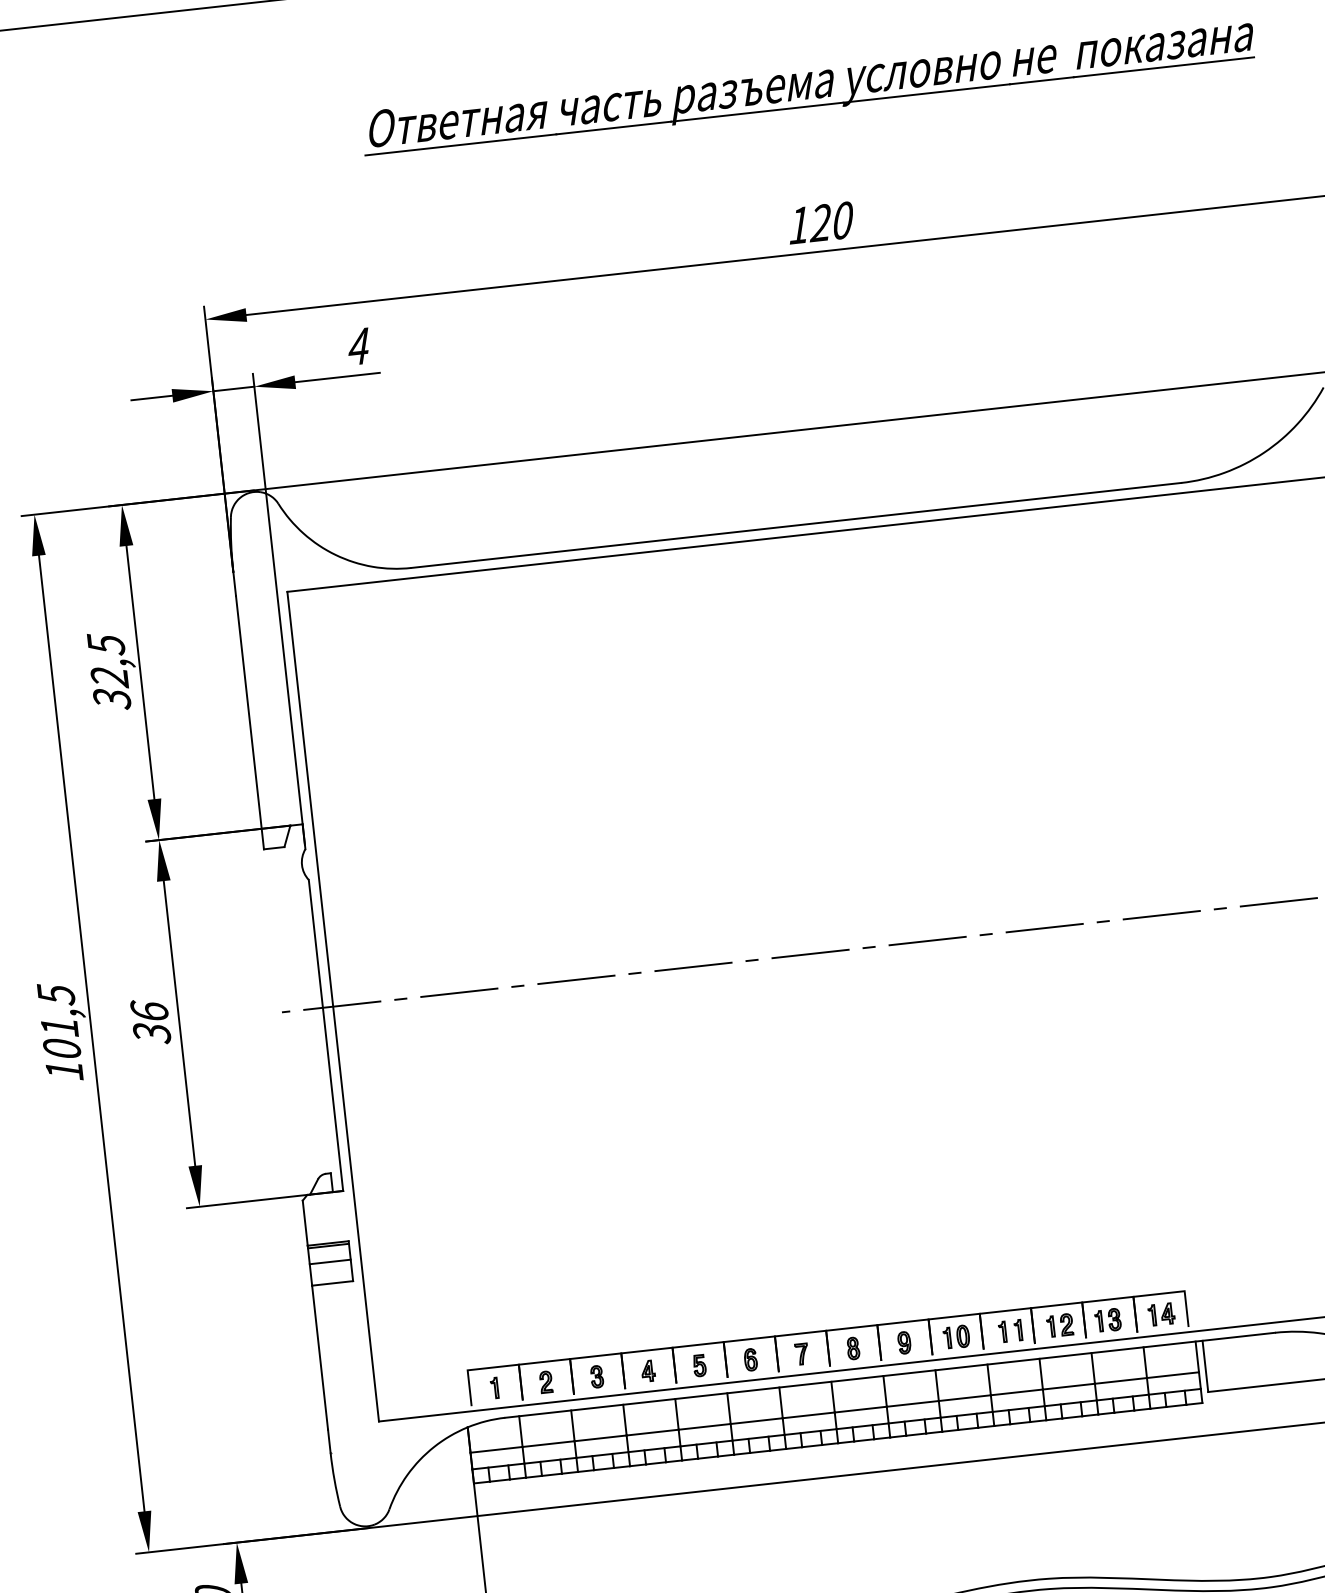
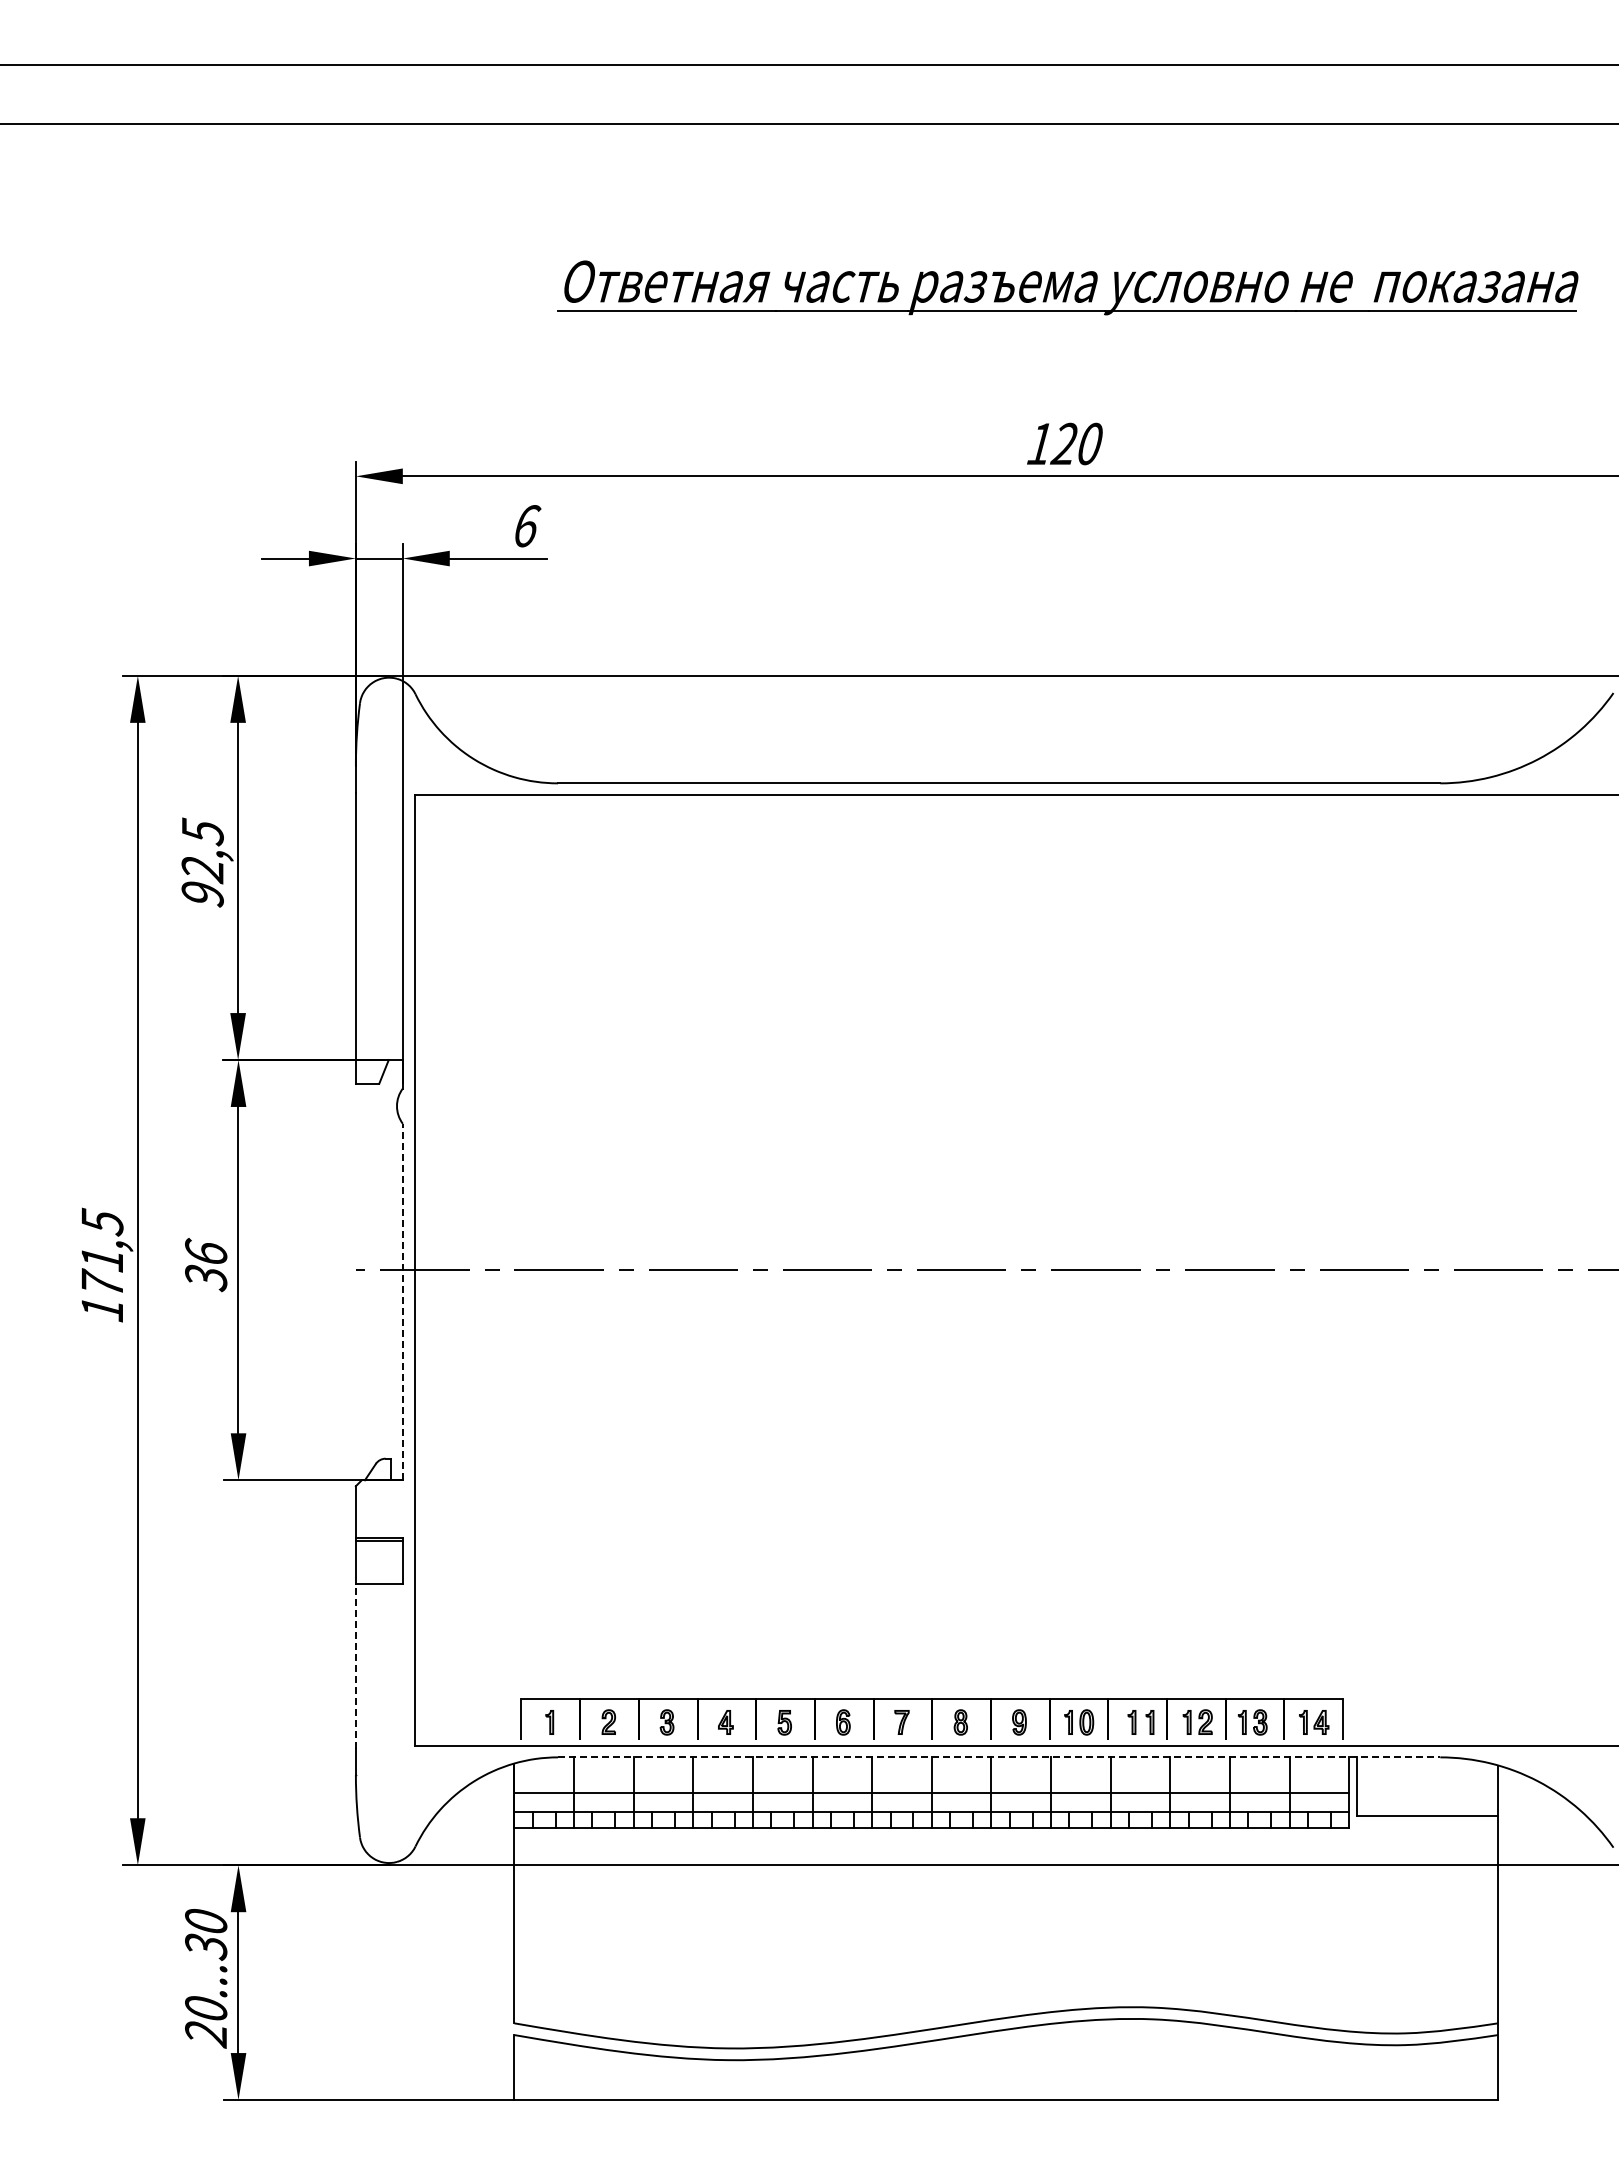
text: (360, 346) -> (527, 526), 4 -> 6
text: (111, 699) -> (202, 894), 32,5 -> 92,5
line: (325, 1035) -> (402, 1301), solid -> dashed
text: (61, 1046) -> (102, 1281), 101,5 -> 171,5
line: (329, 1262) -> (378, 1559), removed
line: (319, 1357) -> (355, 1666), solid -> dashed
line: (890, 1375) -> (999, 1757), solid -> dashed

